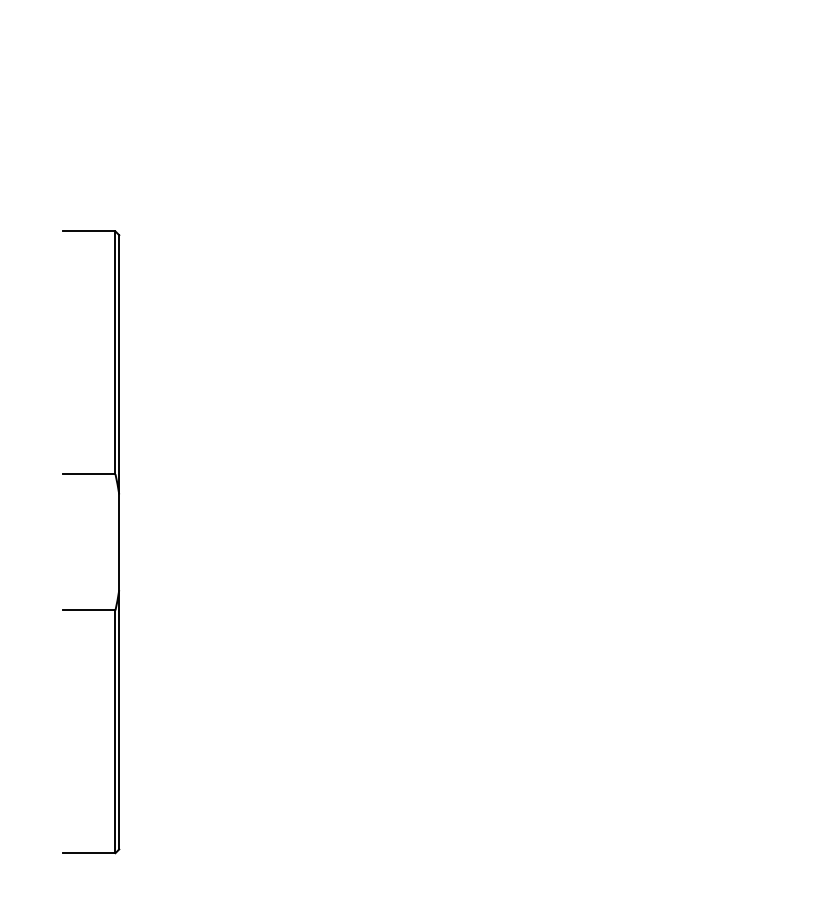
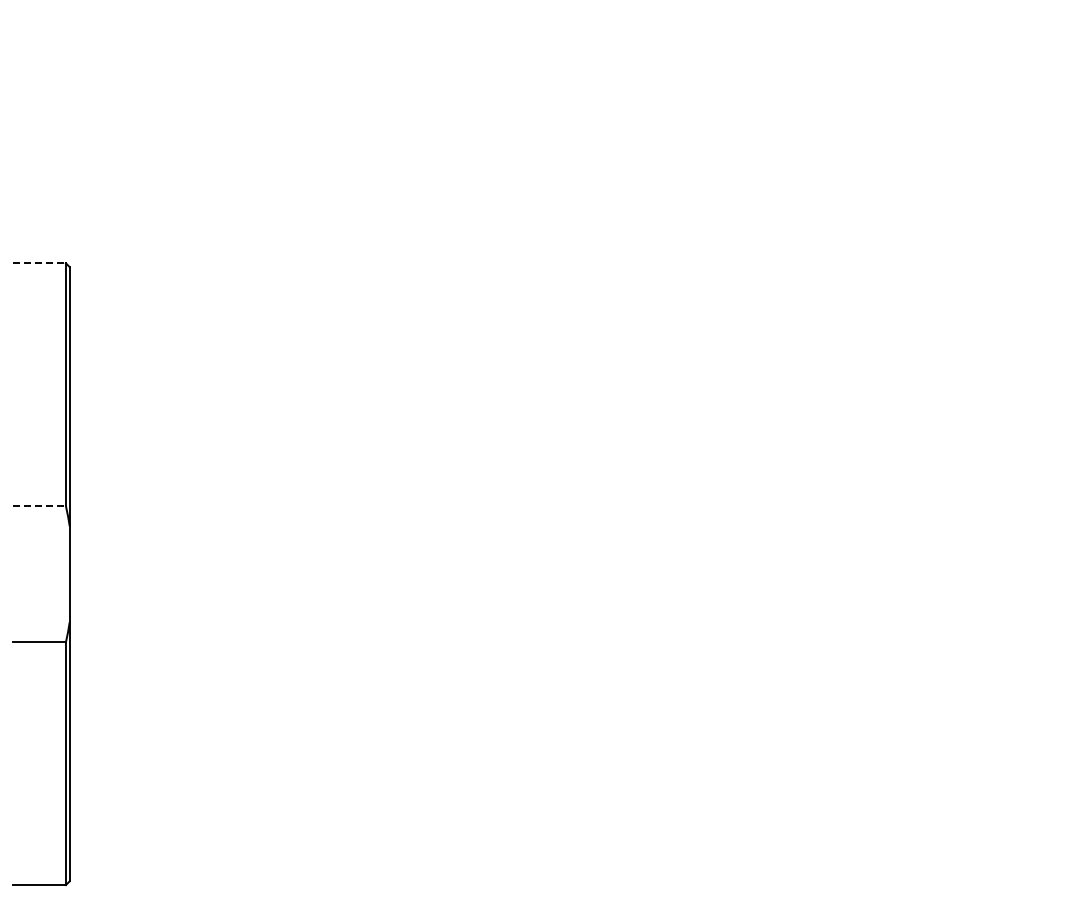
line: (90, 231) -> (40, 263), solid -> dashed
line: (90, 474) -> (40, 506), solid -> dashed

